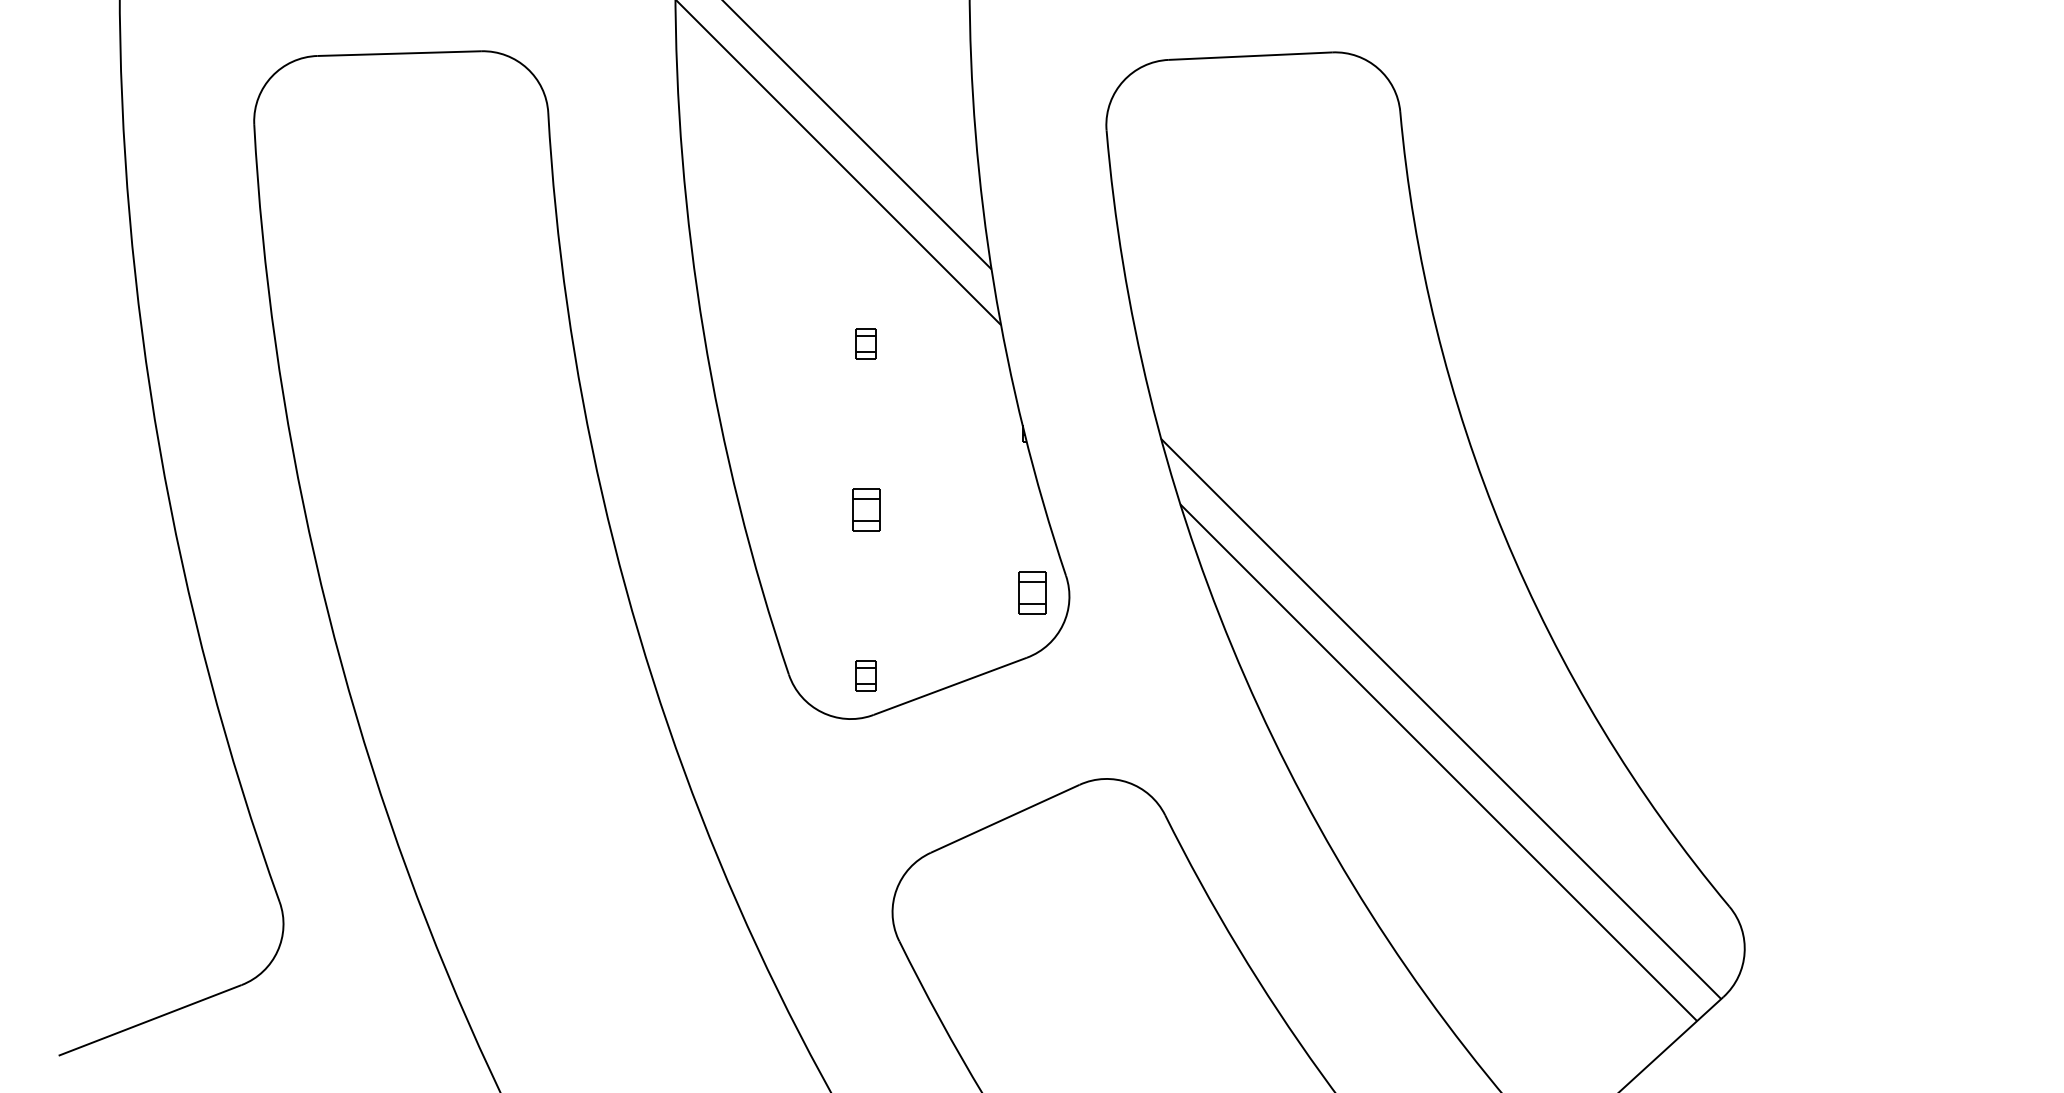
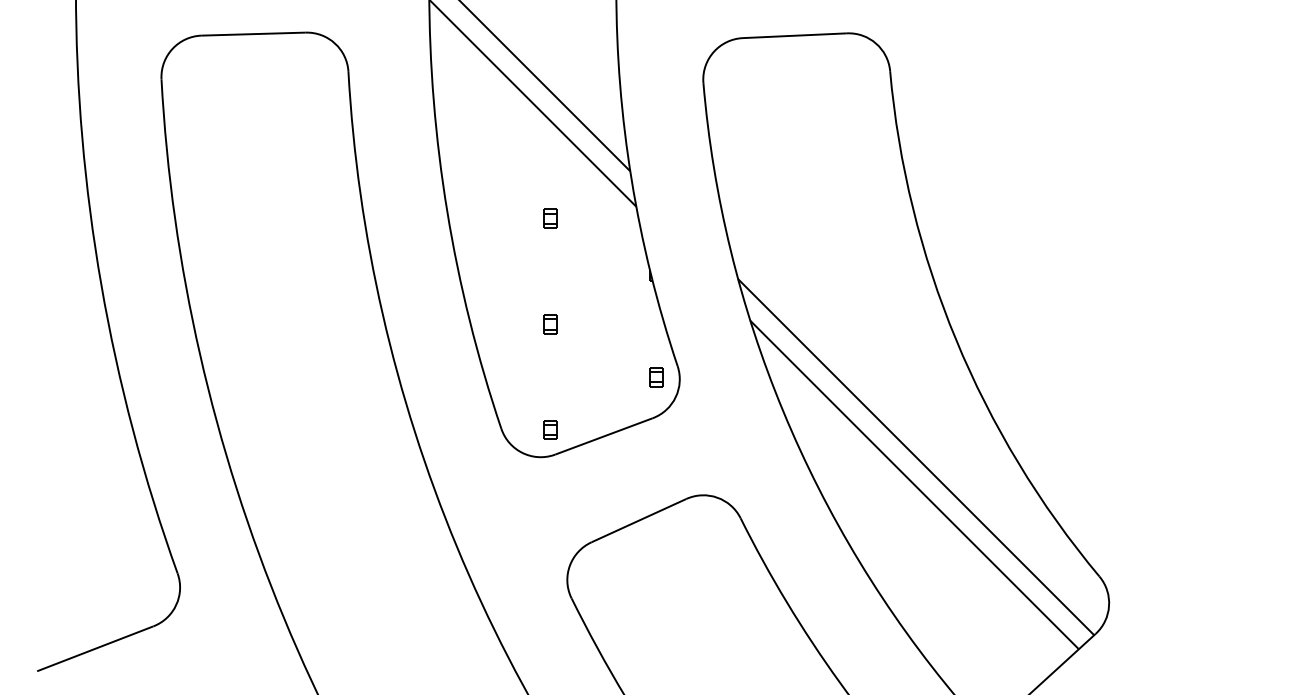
part: (866, 510) -> (550, 324), size x0.71
part: (1032, 593) -> (656, 377), size x0.71

